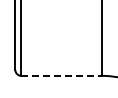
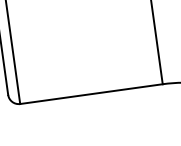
line: (62, 75) -> (93, 93), dashed -> solid

